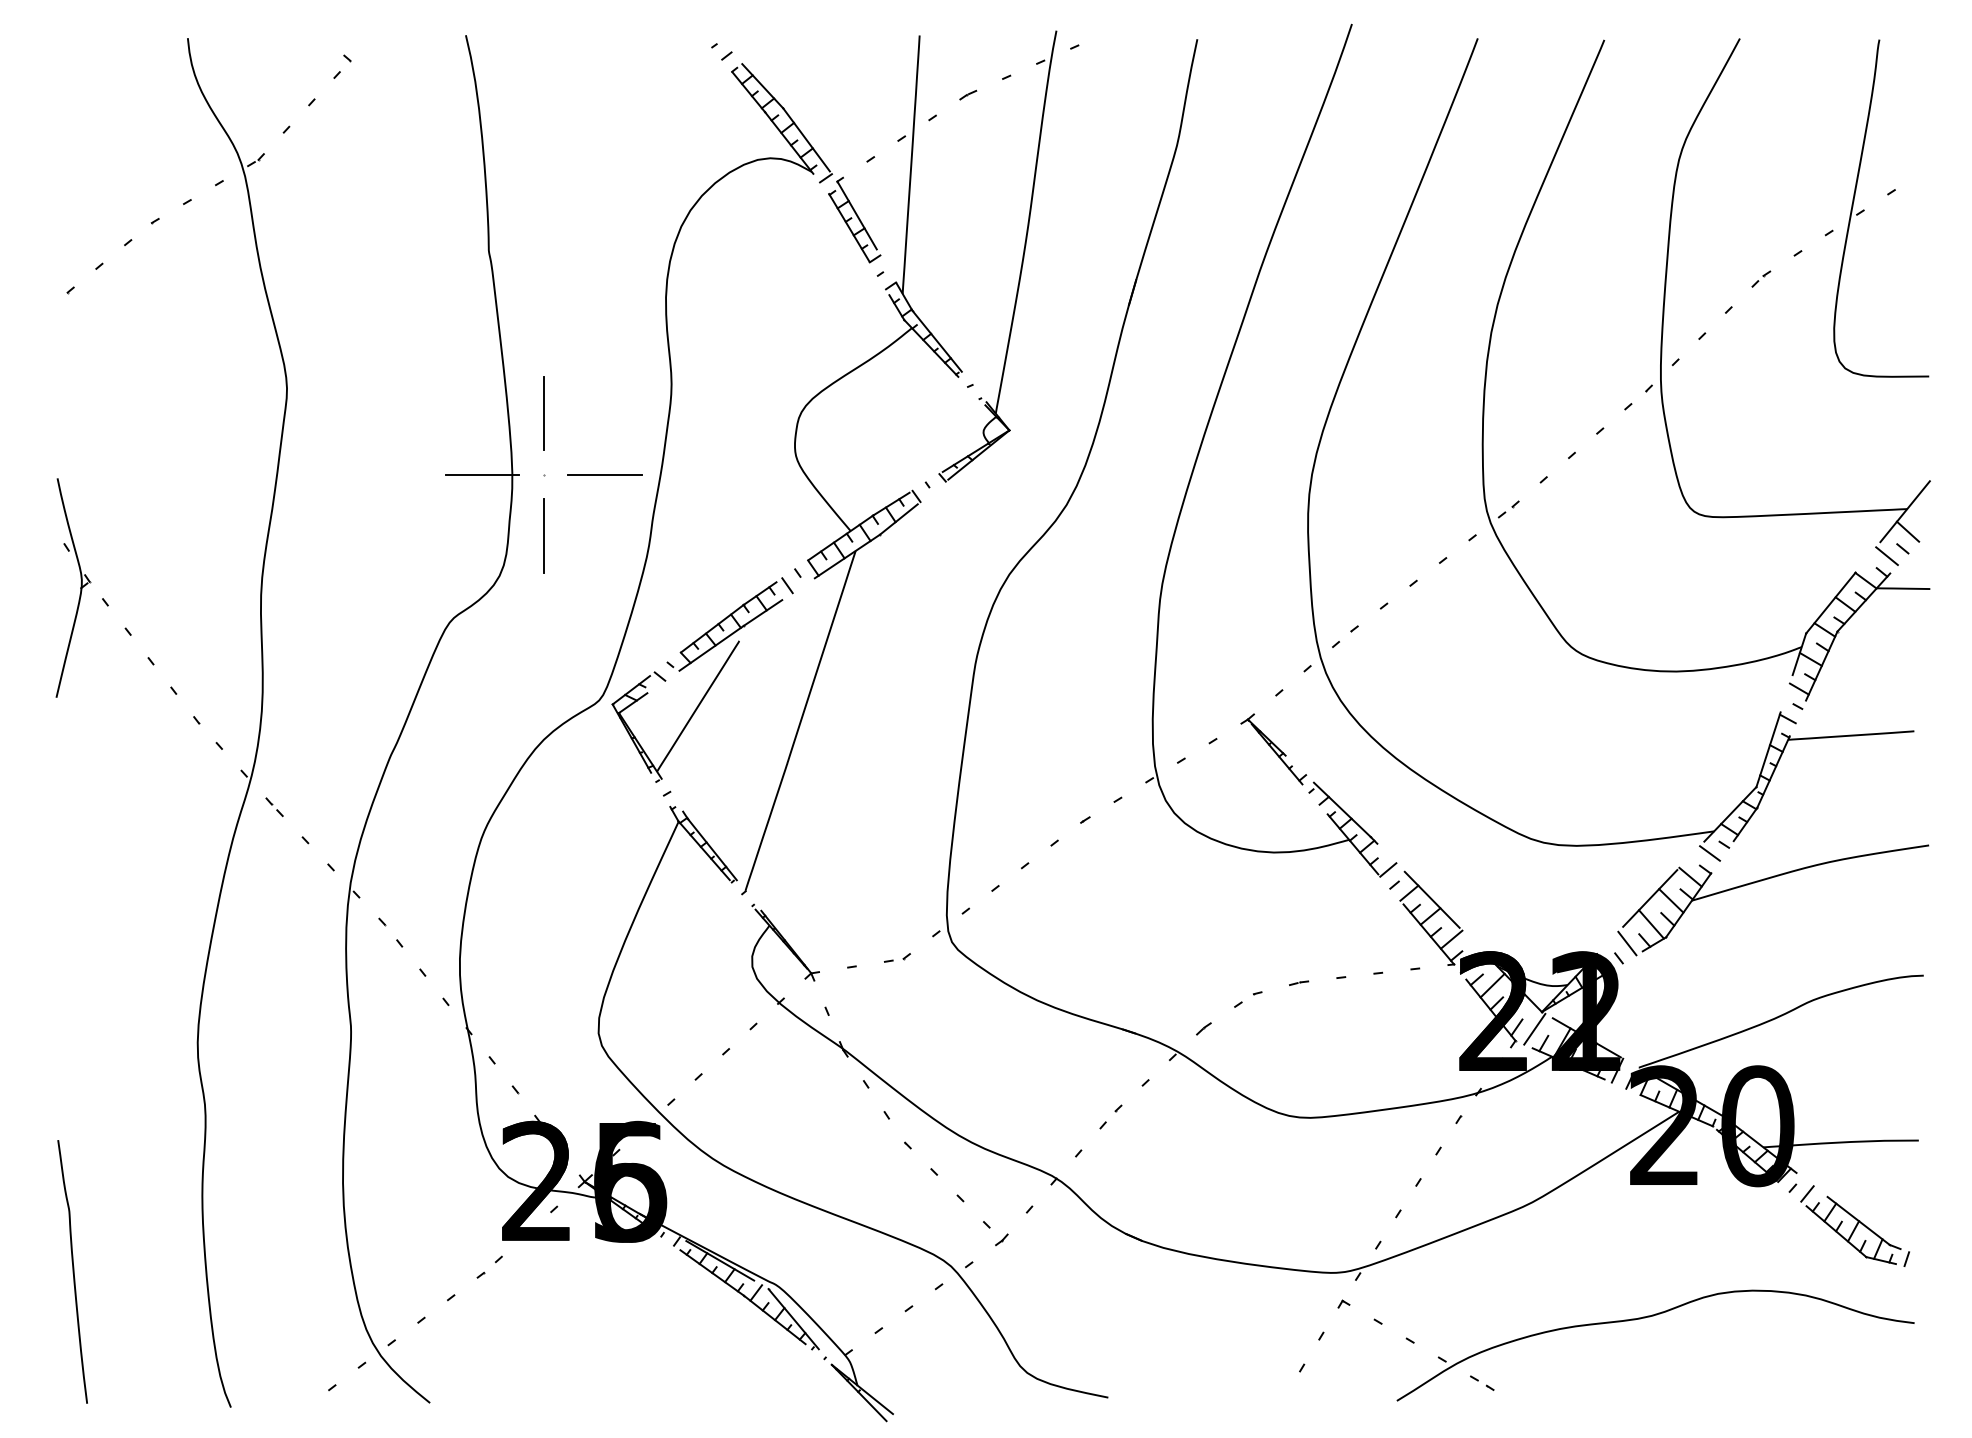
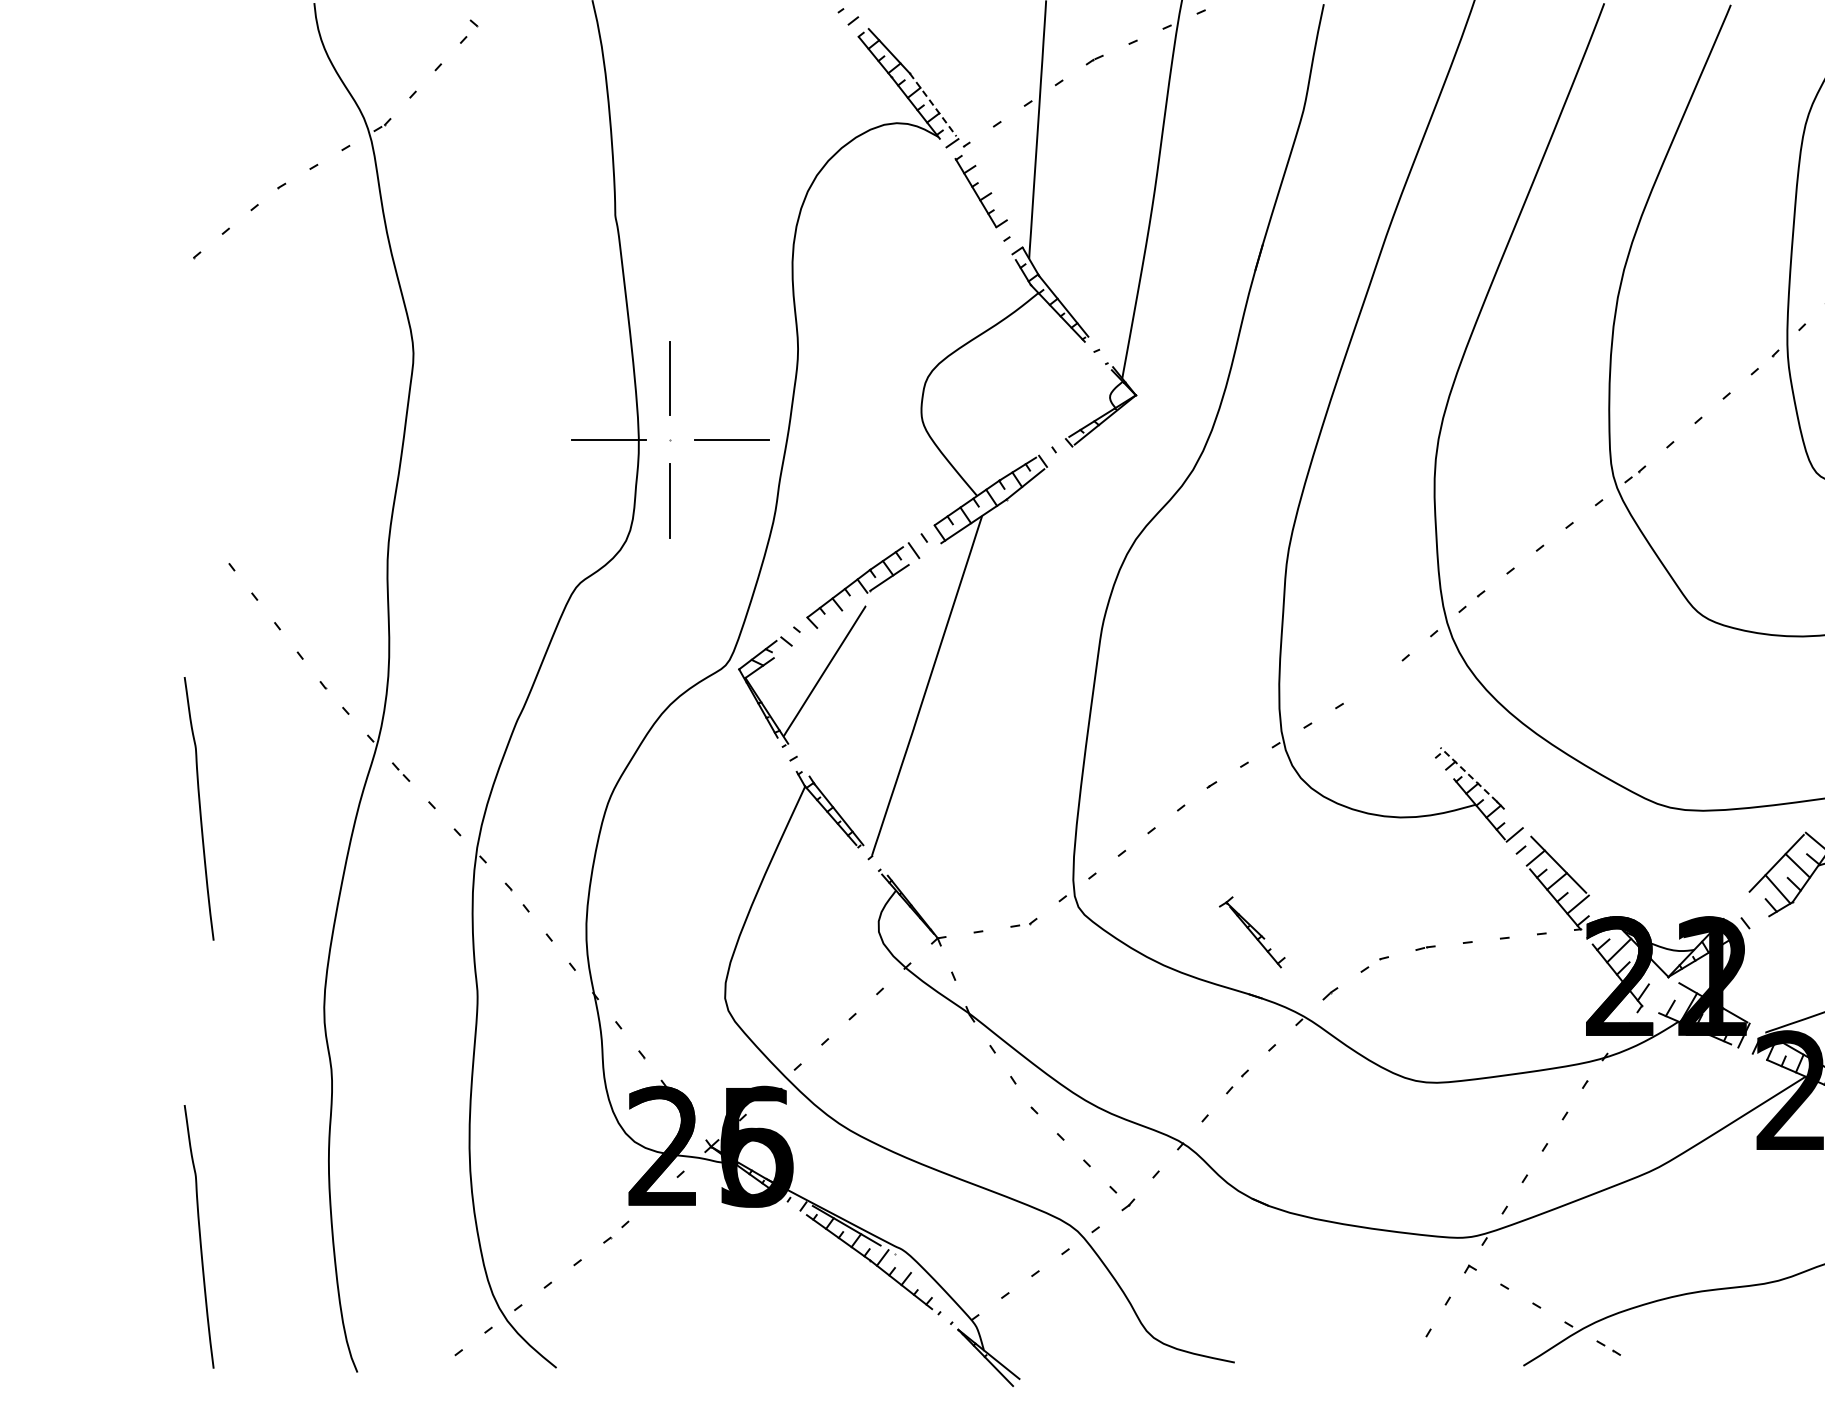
line: (806, 140) -> (933, 105), solid -> dashed
line: (856, 215) -> (983, 180), removed
part: (80, 587) -> (207, 552), removed
line: (711, 647) -> (838, 612), removed
part: (1273, 749) -> (1252, 932), moved
line: (1341, 809) -> (1468, 774), solid -> dashed
curve: (72, 843) -> (199, 808), added
line: (1627, 943) -> (1754, 908), removed
line: (1534, 1028) -> (1661, 993), removed
line: (793, 1319) -> (920, 1284), removed

